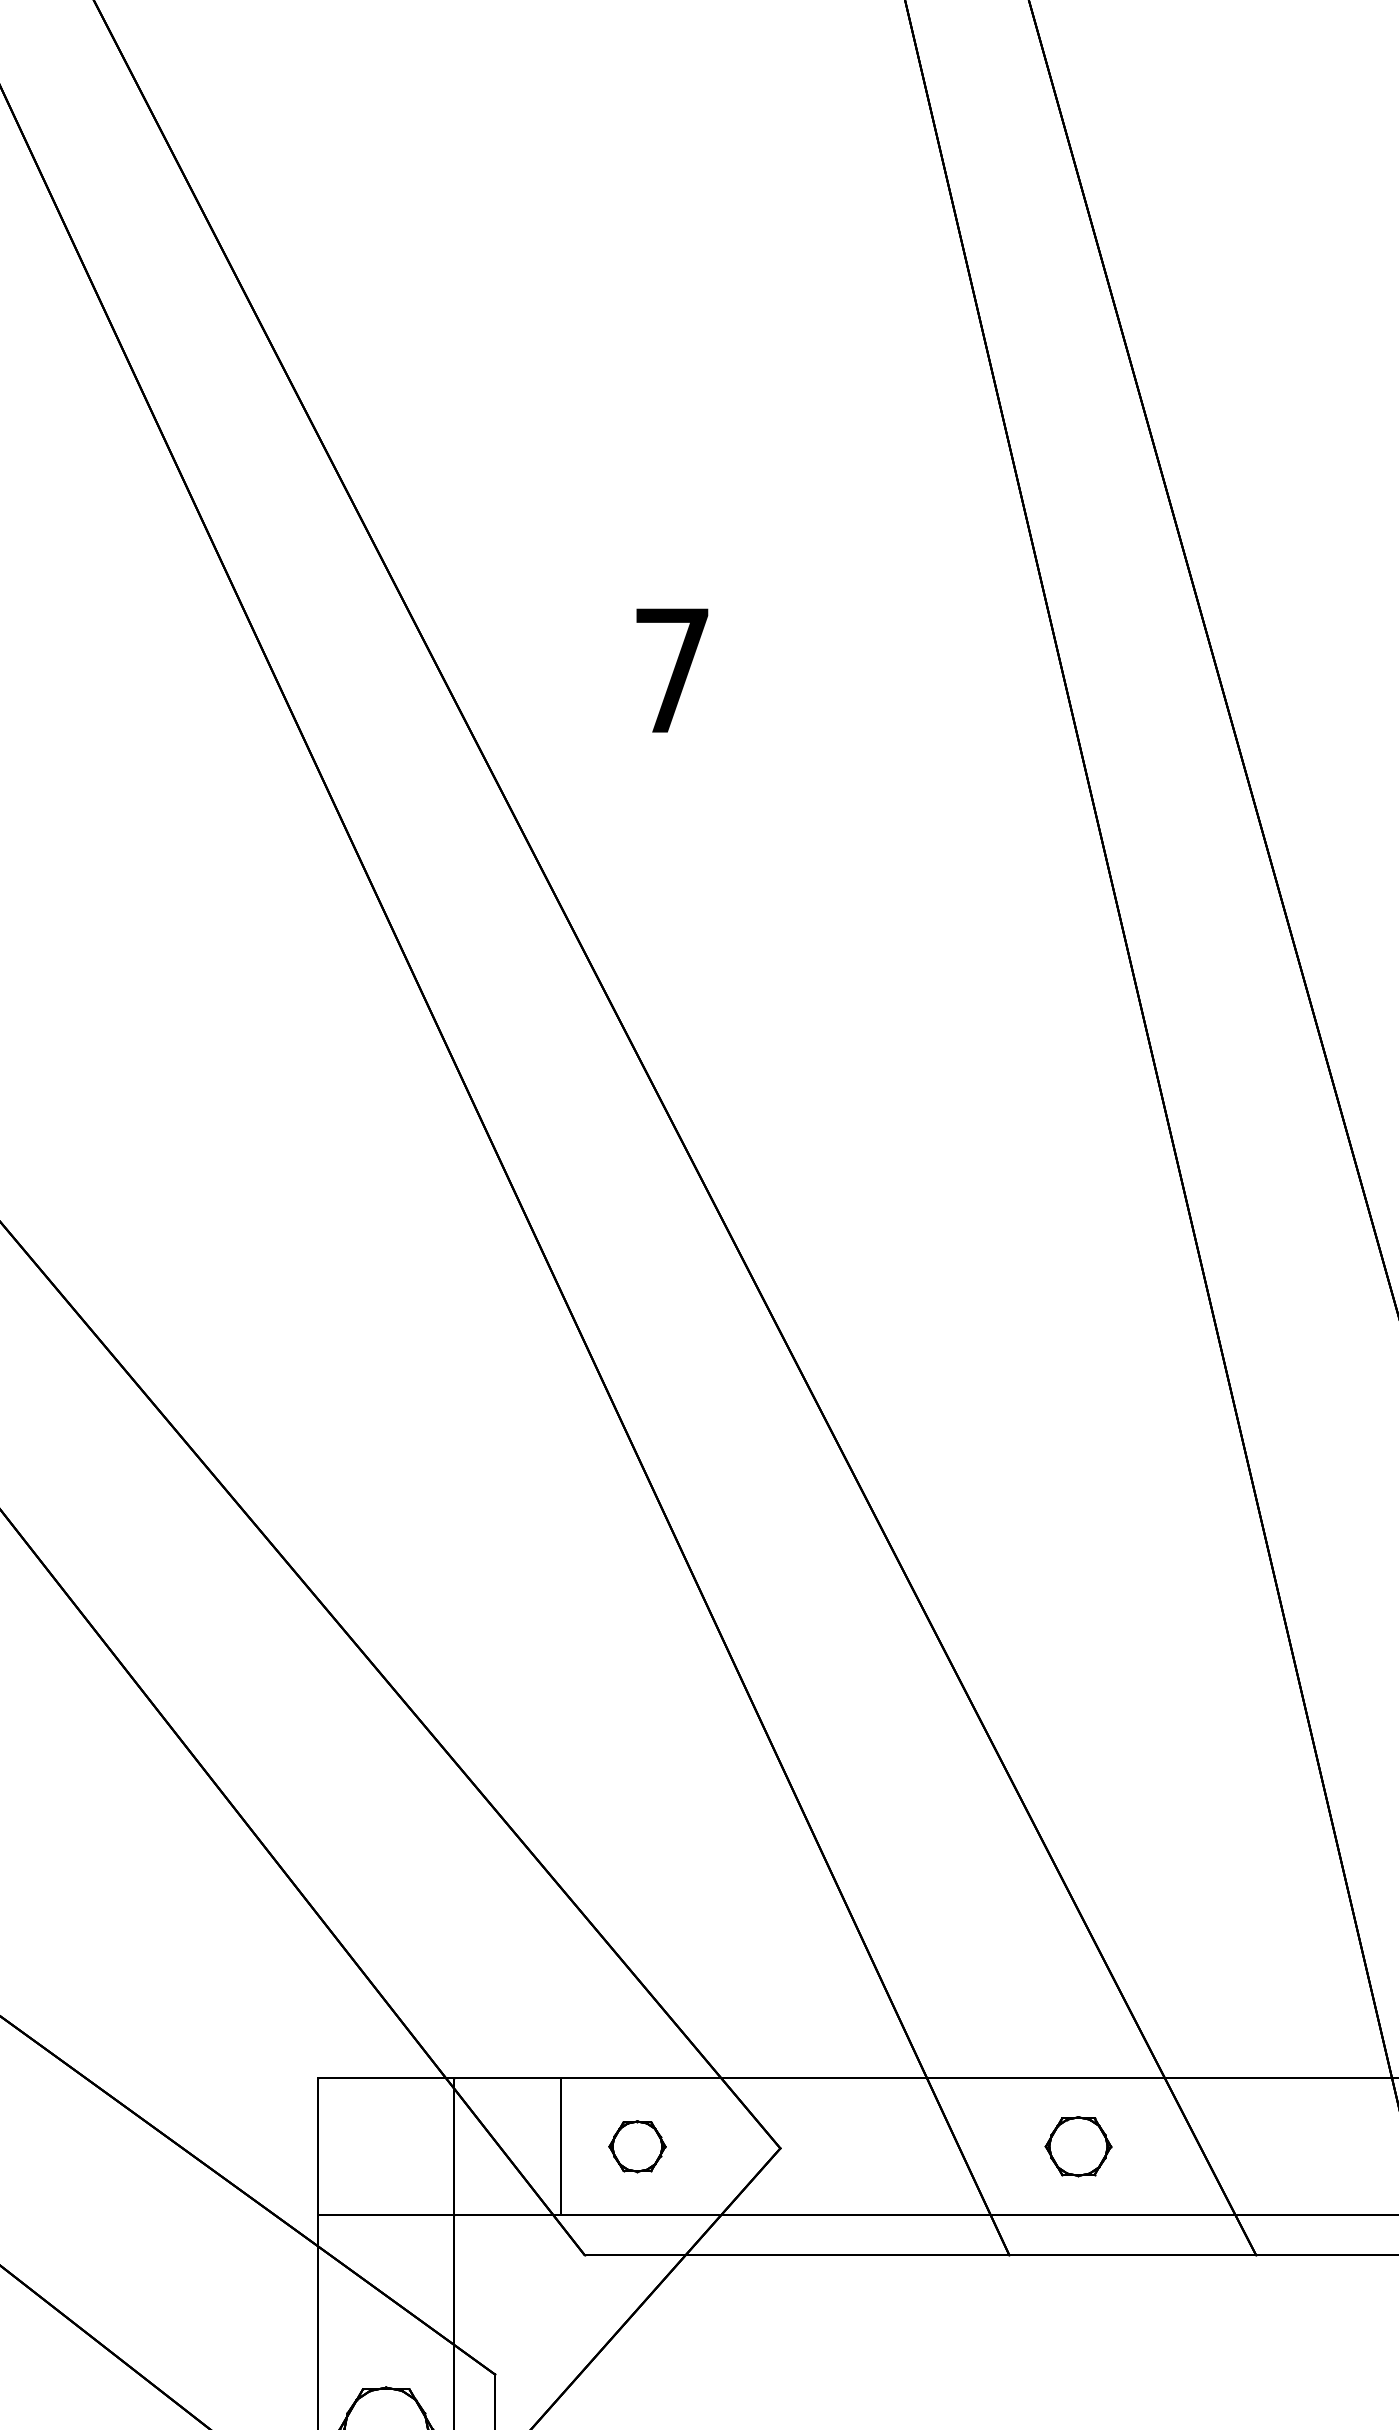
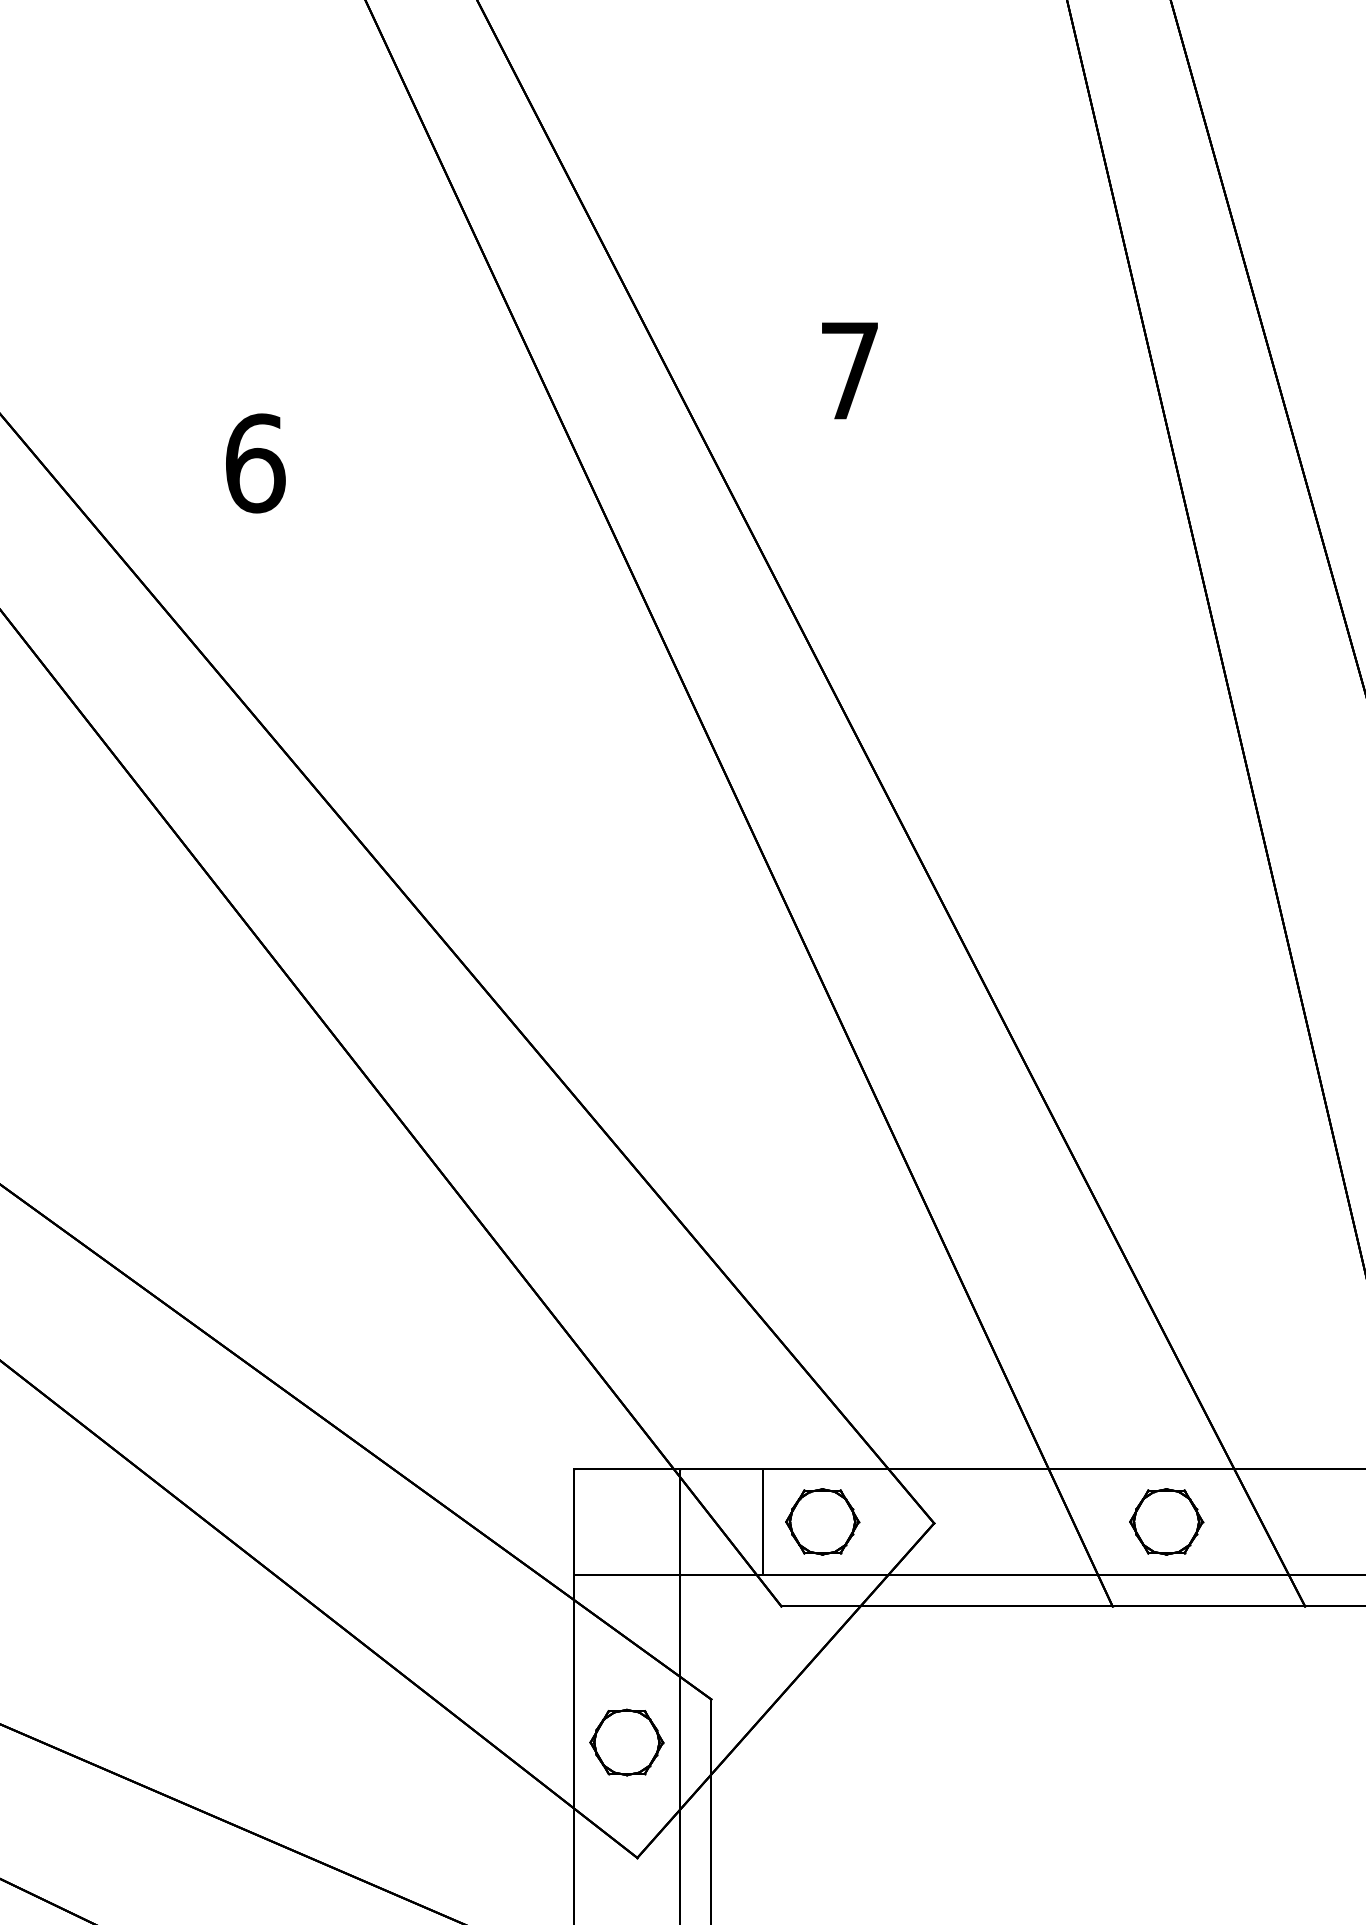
part: (637, 2146) -> (822, 1521), size x1.67
part: (1078, 2146) -> (1166, 1521), size x1.43

